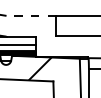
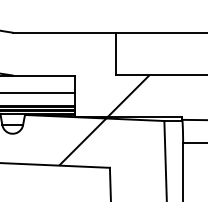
line: (31, 15) -> (64, 32), dashed -> solid
hatch: (61, 47) -> (126, 97), added

